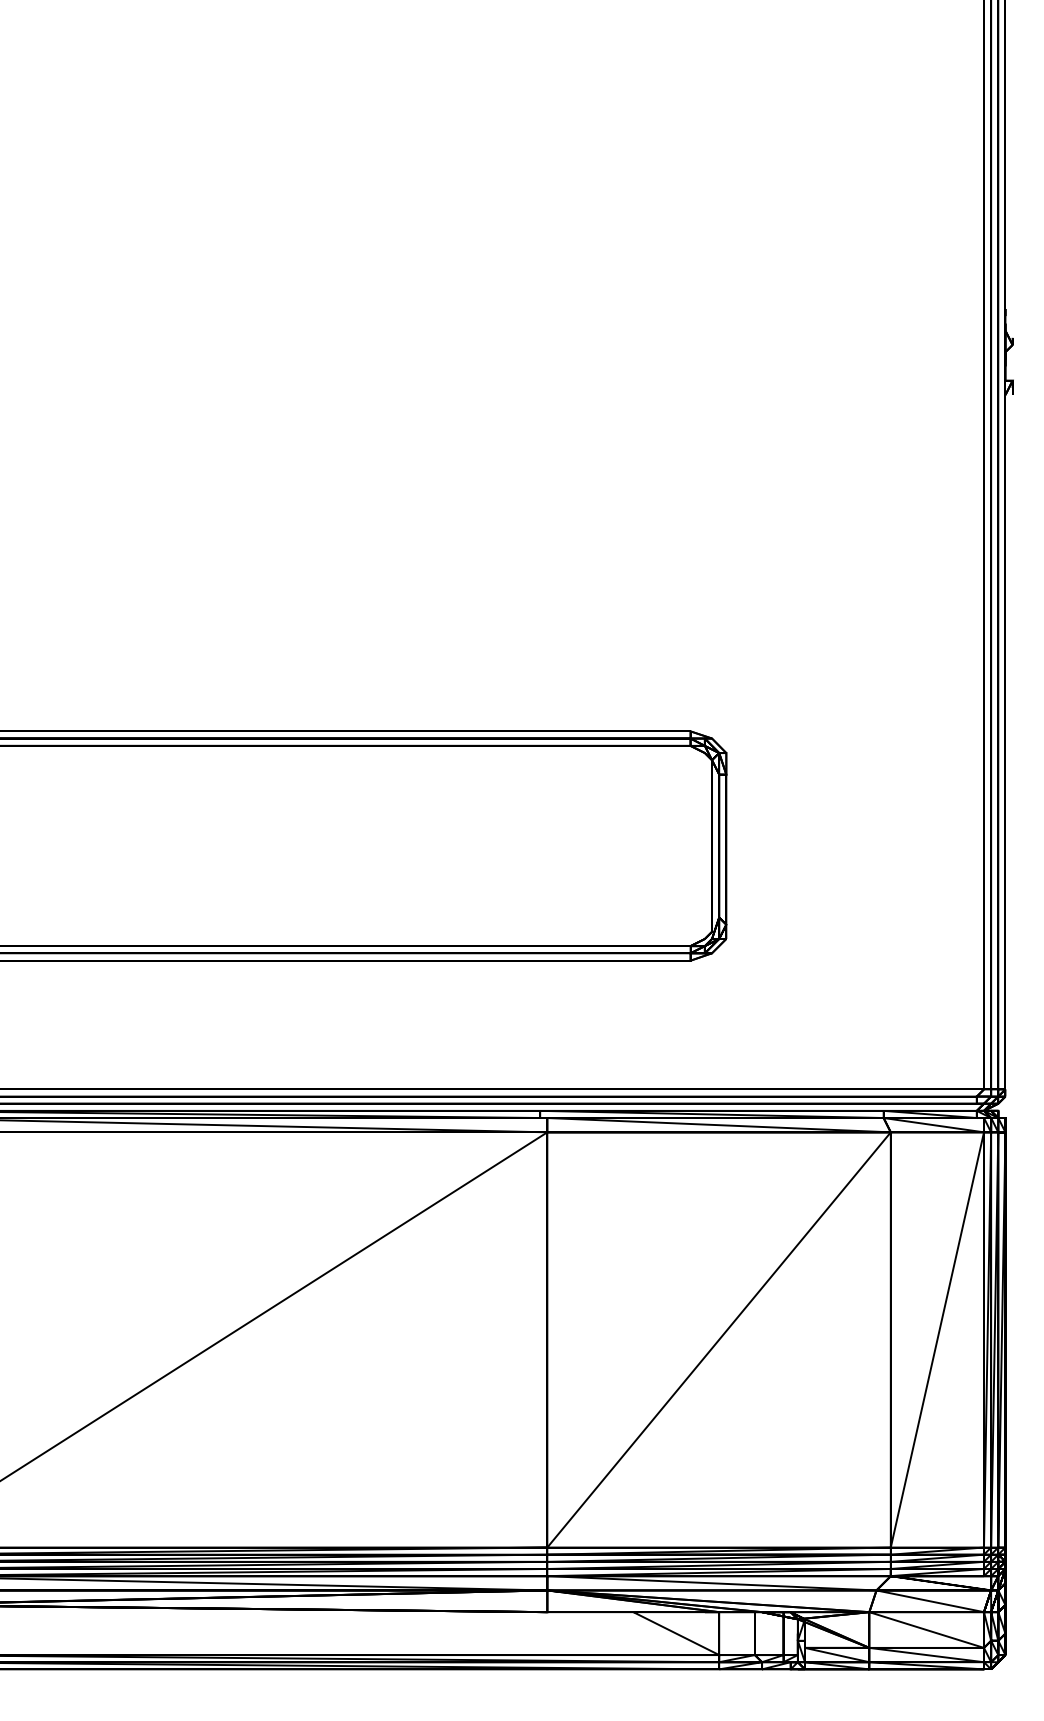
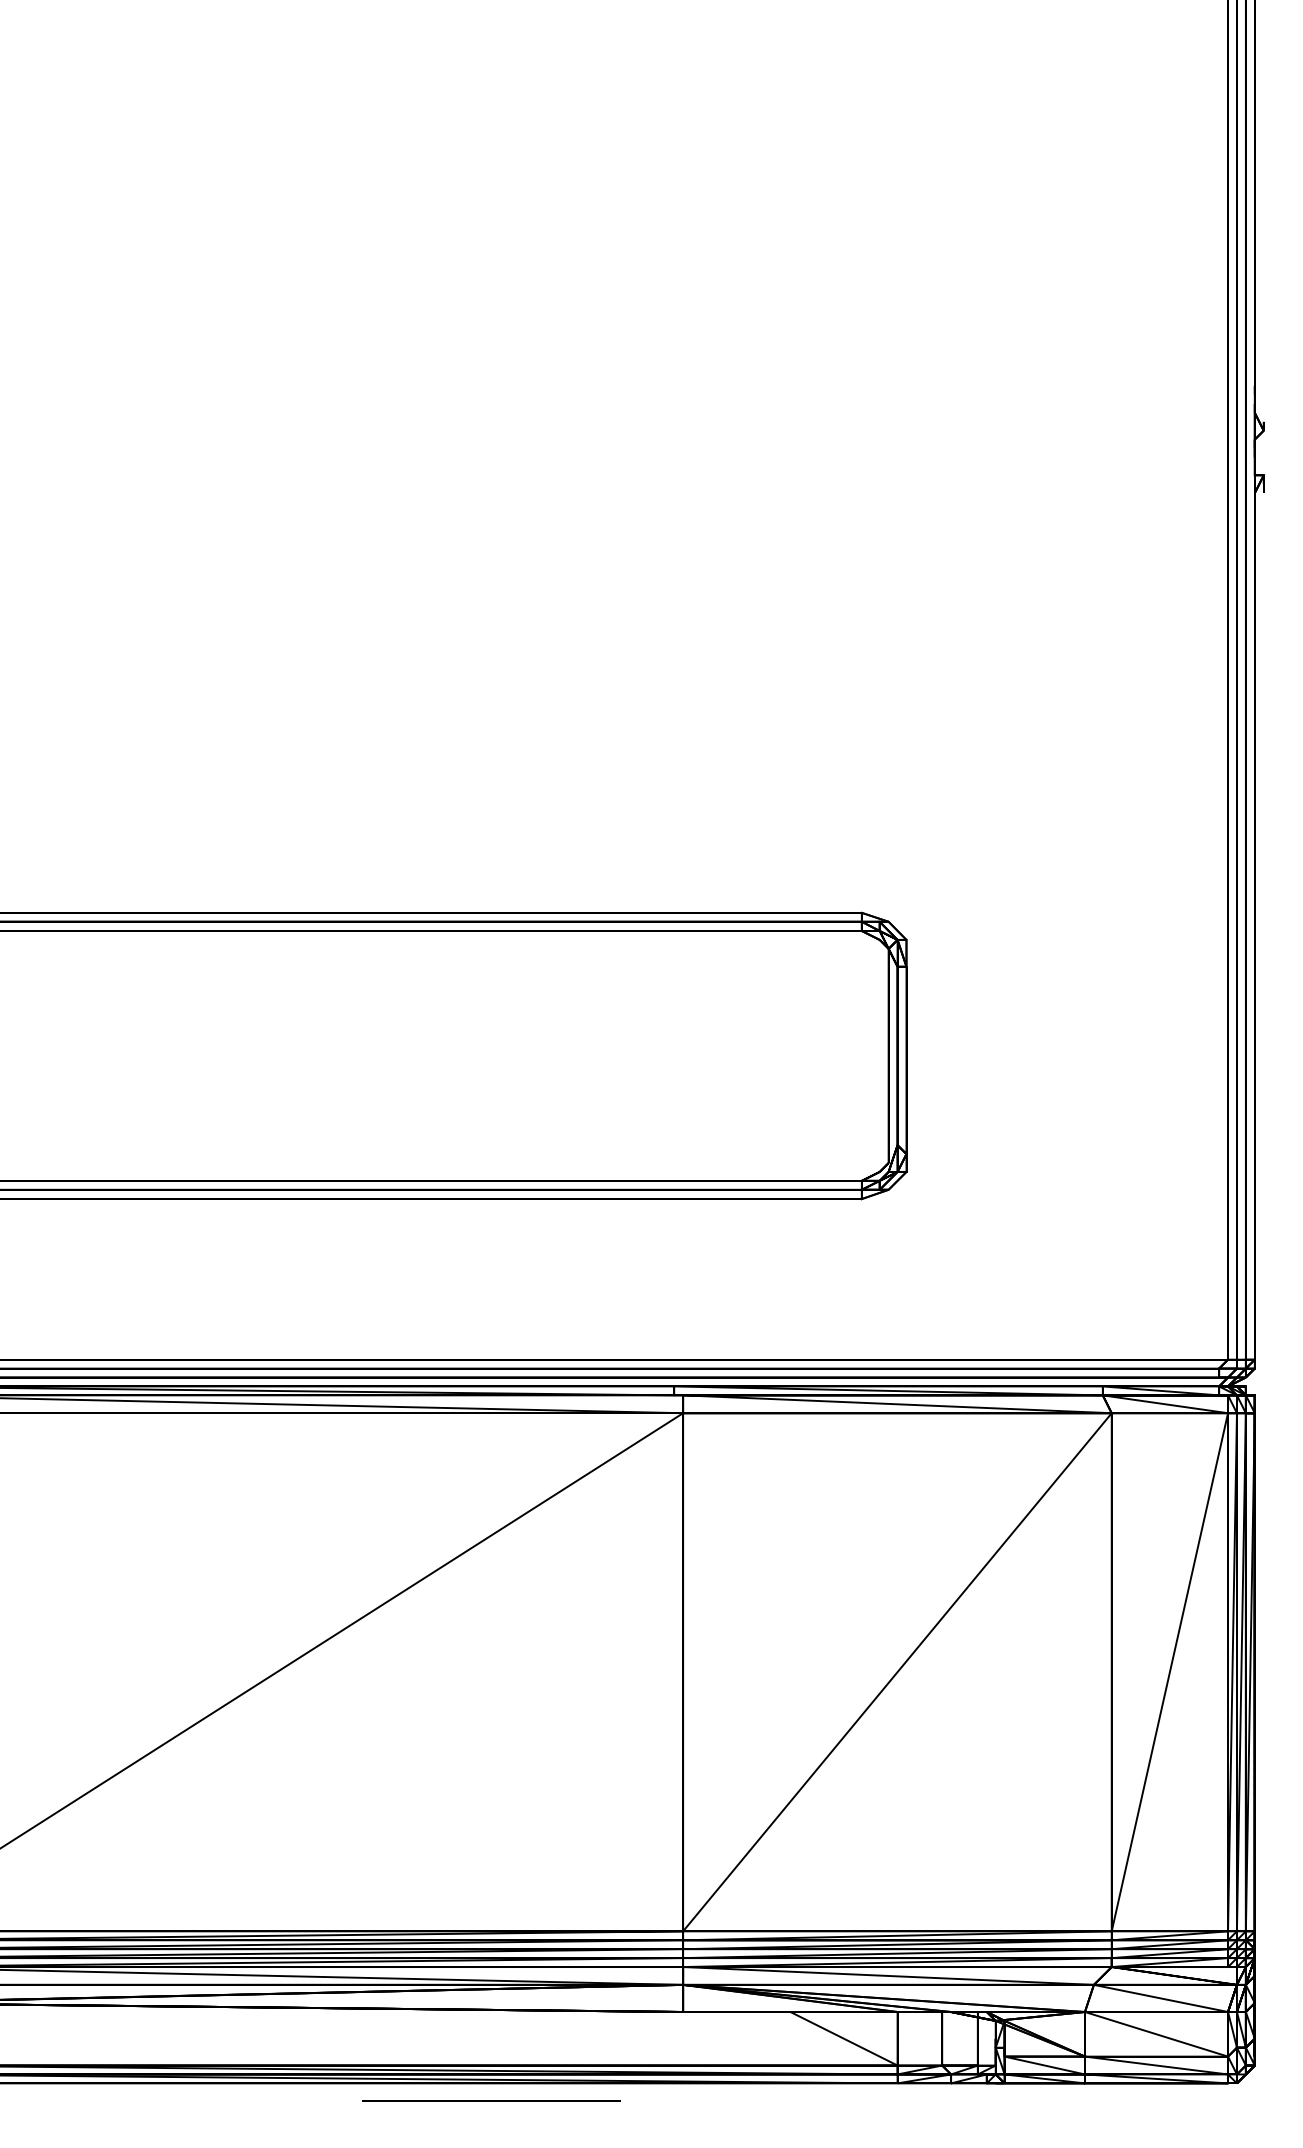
line: (393, 1683) -> (491, 2101), added

